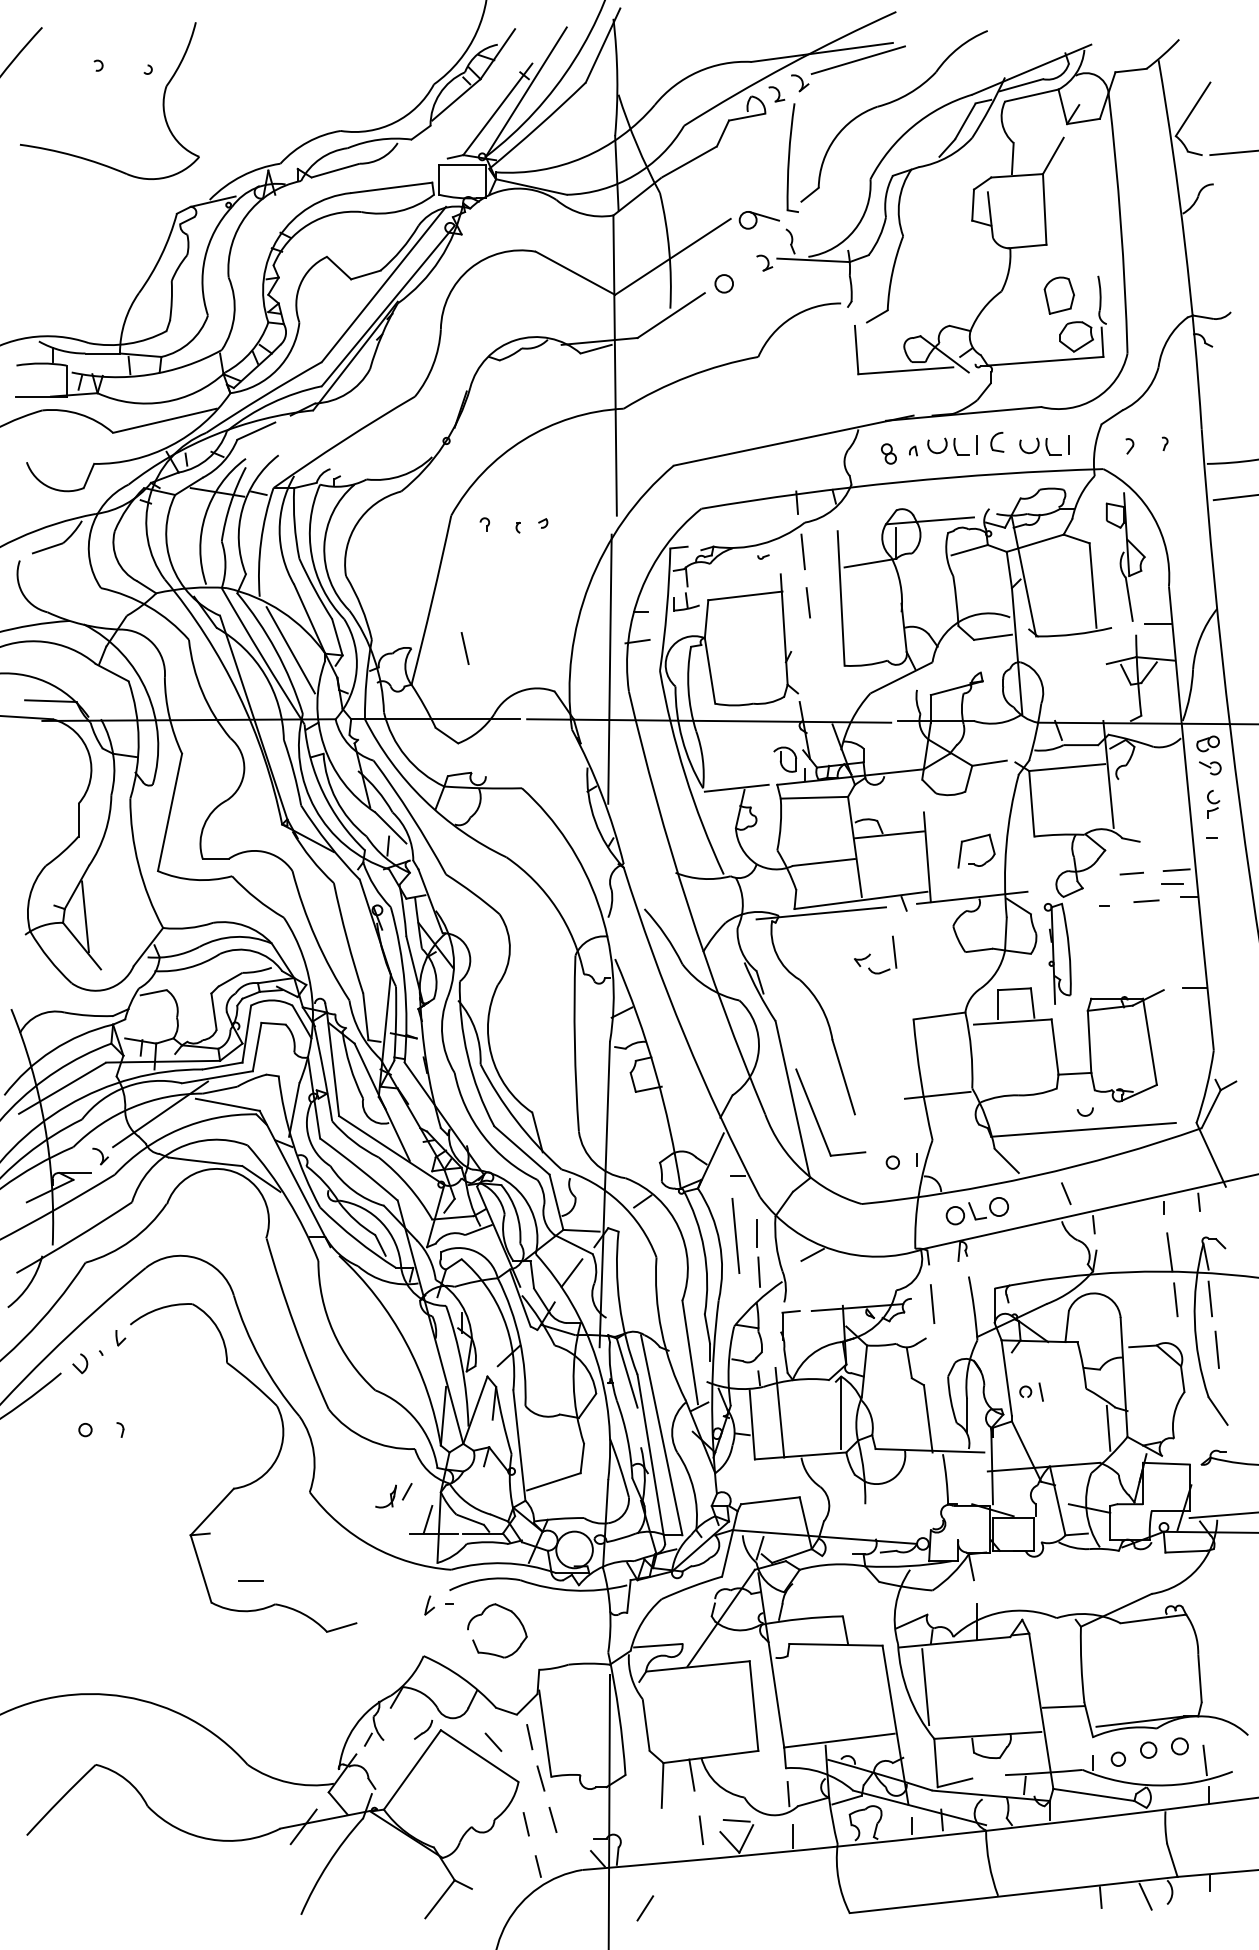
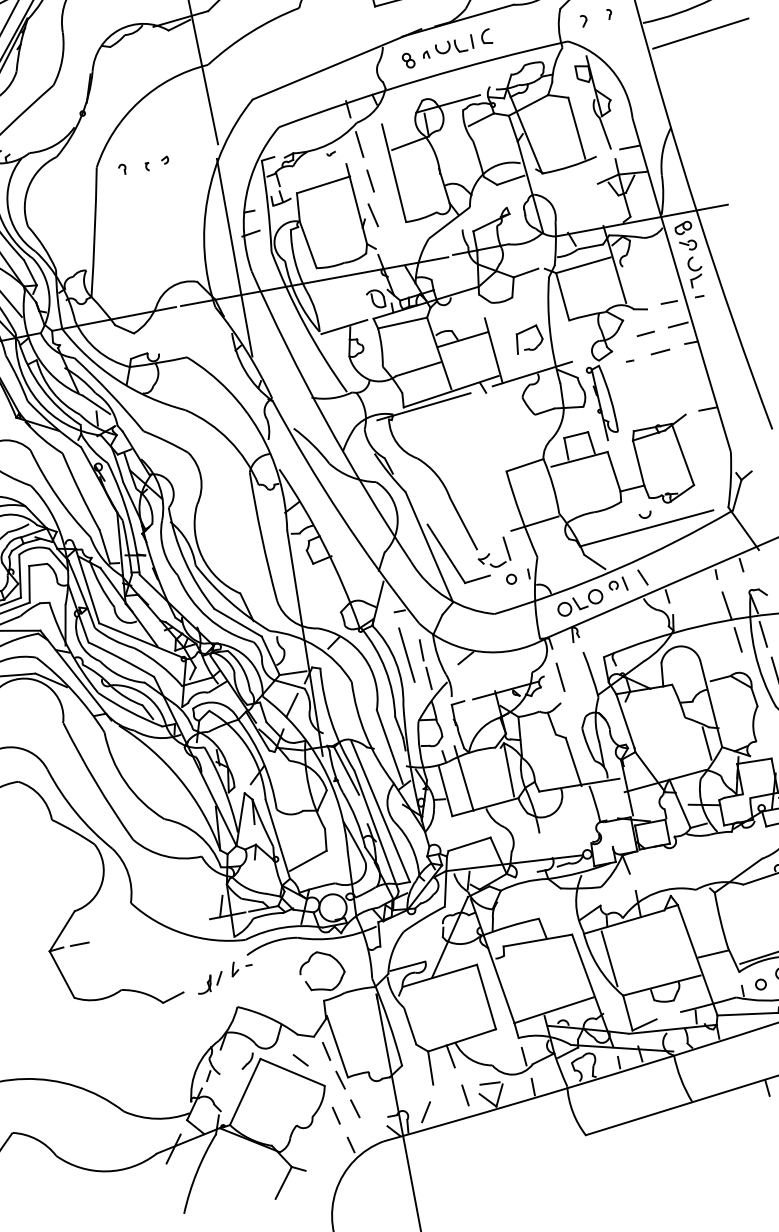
part: (1044, 445) -> (521, 32), removed
line: (464, 648) -> (372, 215), moved
part: (1213, 804) -> (695, 271), size x1.43
line: (1172, 883) -> (669, 301), moved
part: (875, 954) -> (493, 553), moved
part: (1031, 1391) -> (617, 584), moved
part: (393, 1495) -> (209, 983), moved
line: (250, 1580) -> (79, 944), moved
part: (506, 1610) -> (326, 955), moved
line: (645, 1908) -> (426, 1112), moved

